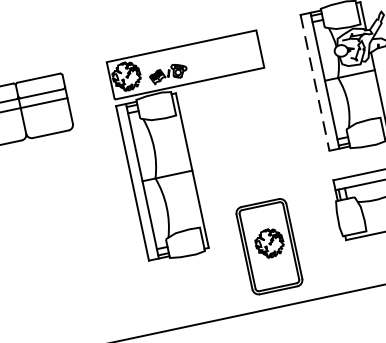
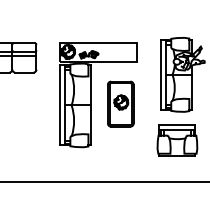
line: (315, 84) -> (160, 75), dashed -> solid
part: (268, 245) -> (120, 103), moved

